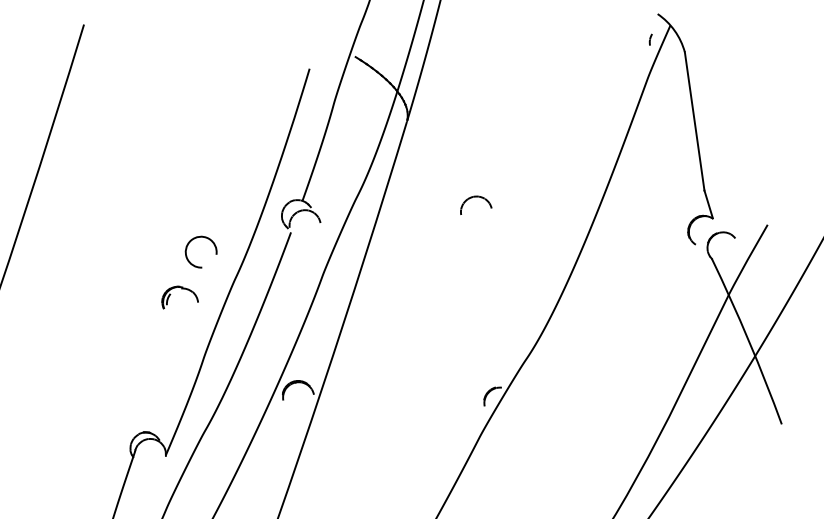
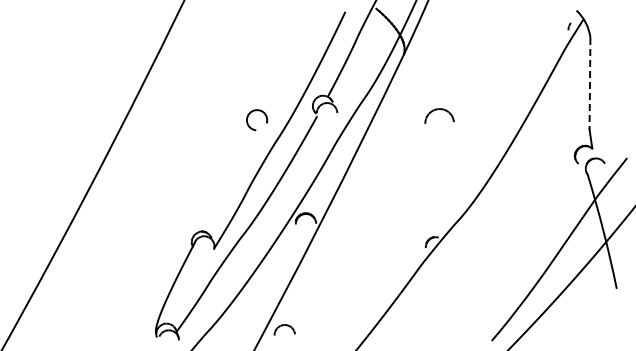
line: (693, 121) -> (589, 83), solid -> dashed
part: (475, 203) -> (439, 115), size x1.4
part: (179, 296) -> (238, 146), removed

